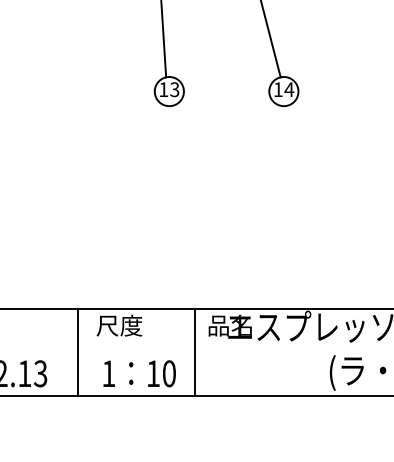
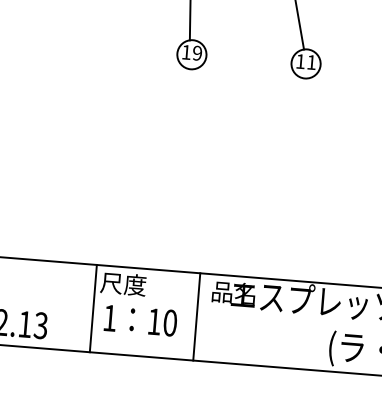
text: (174, 89) -> (197, 53), 13 -> 19
text: (289, 89) -> (311, 62), 14 -> 11
line: (78, 352) -> (93, 308), moved
text: (139, 373) -> (140, 320), moved

